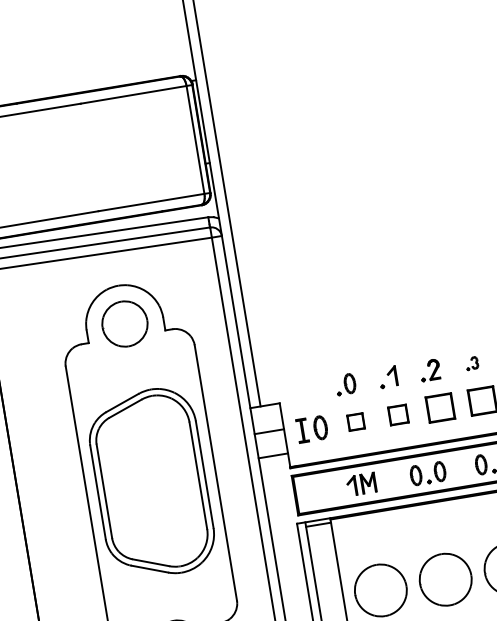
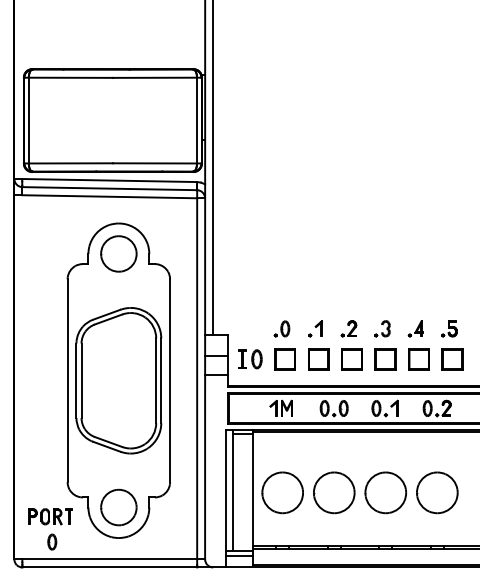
part: (472, 362) -> (382, 328), size x1.67
part: (398, 415) -> (318, 359), size x1.43
part: (355, 422) -> (284, 359), size x1.67

